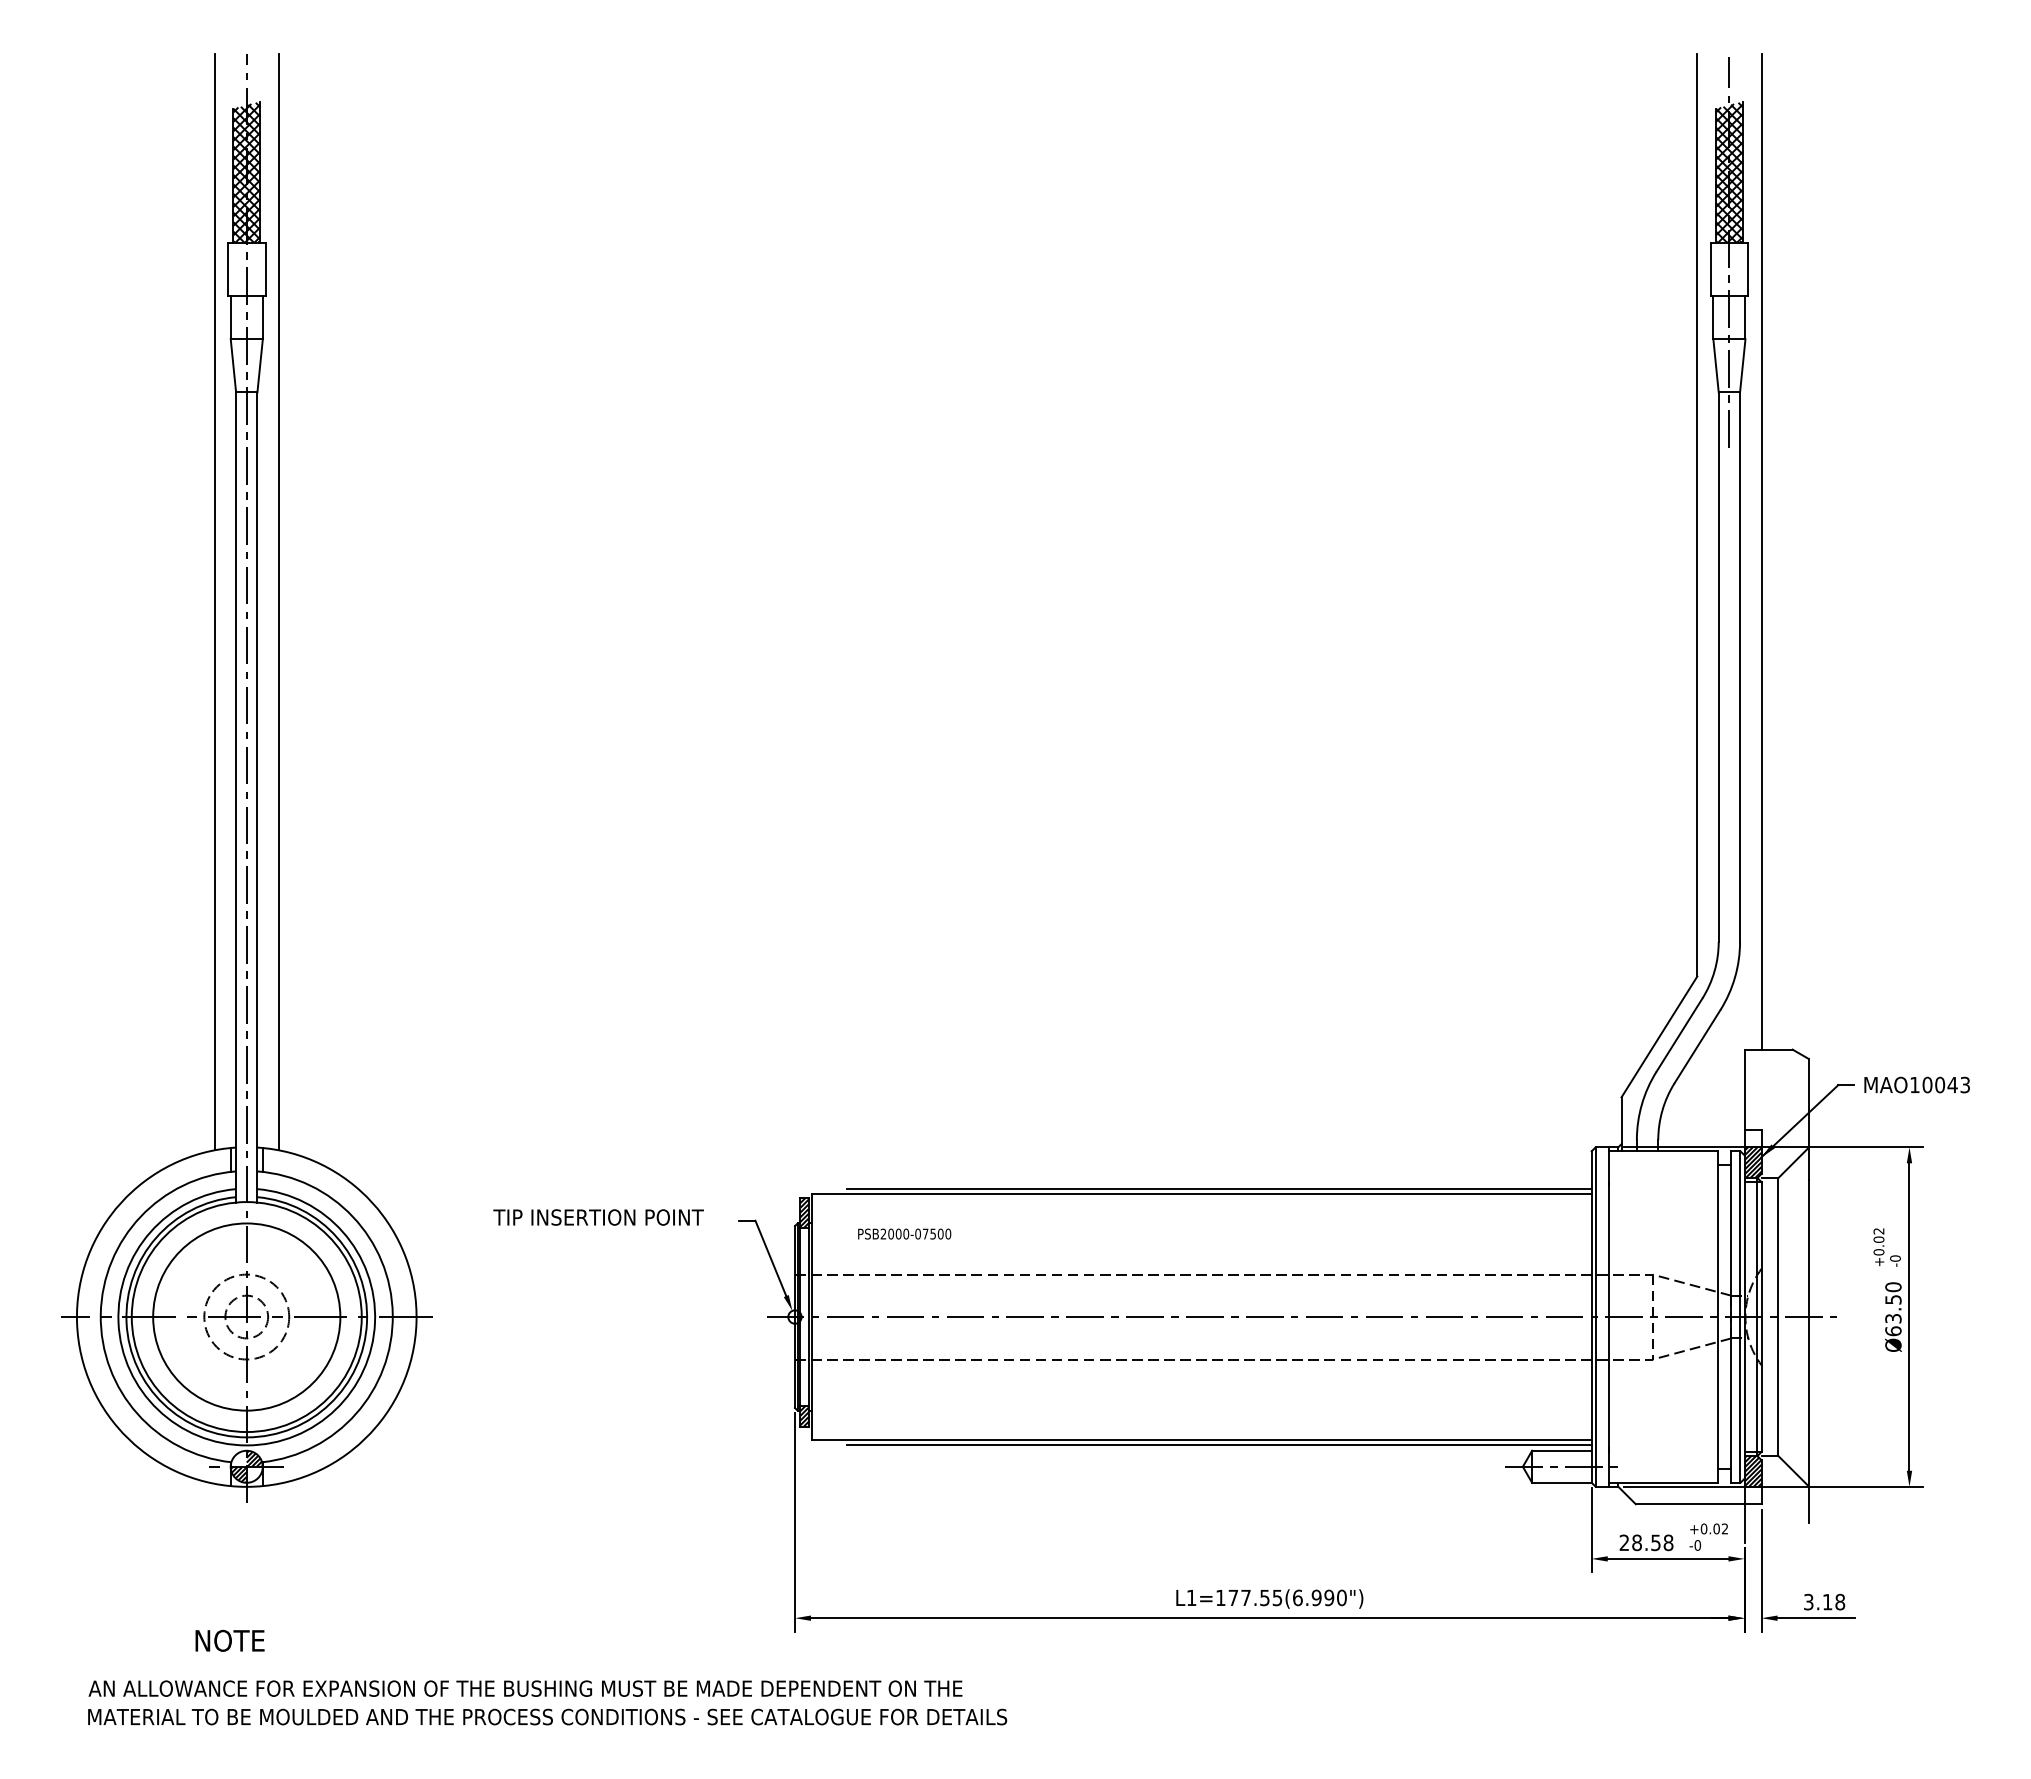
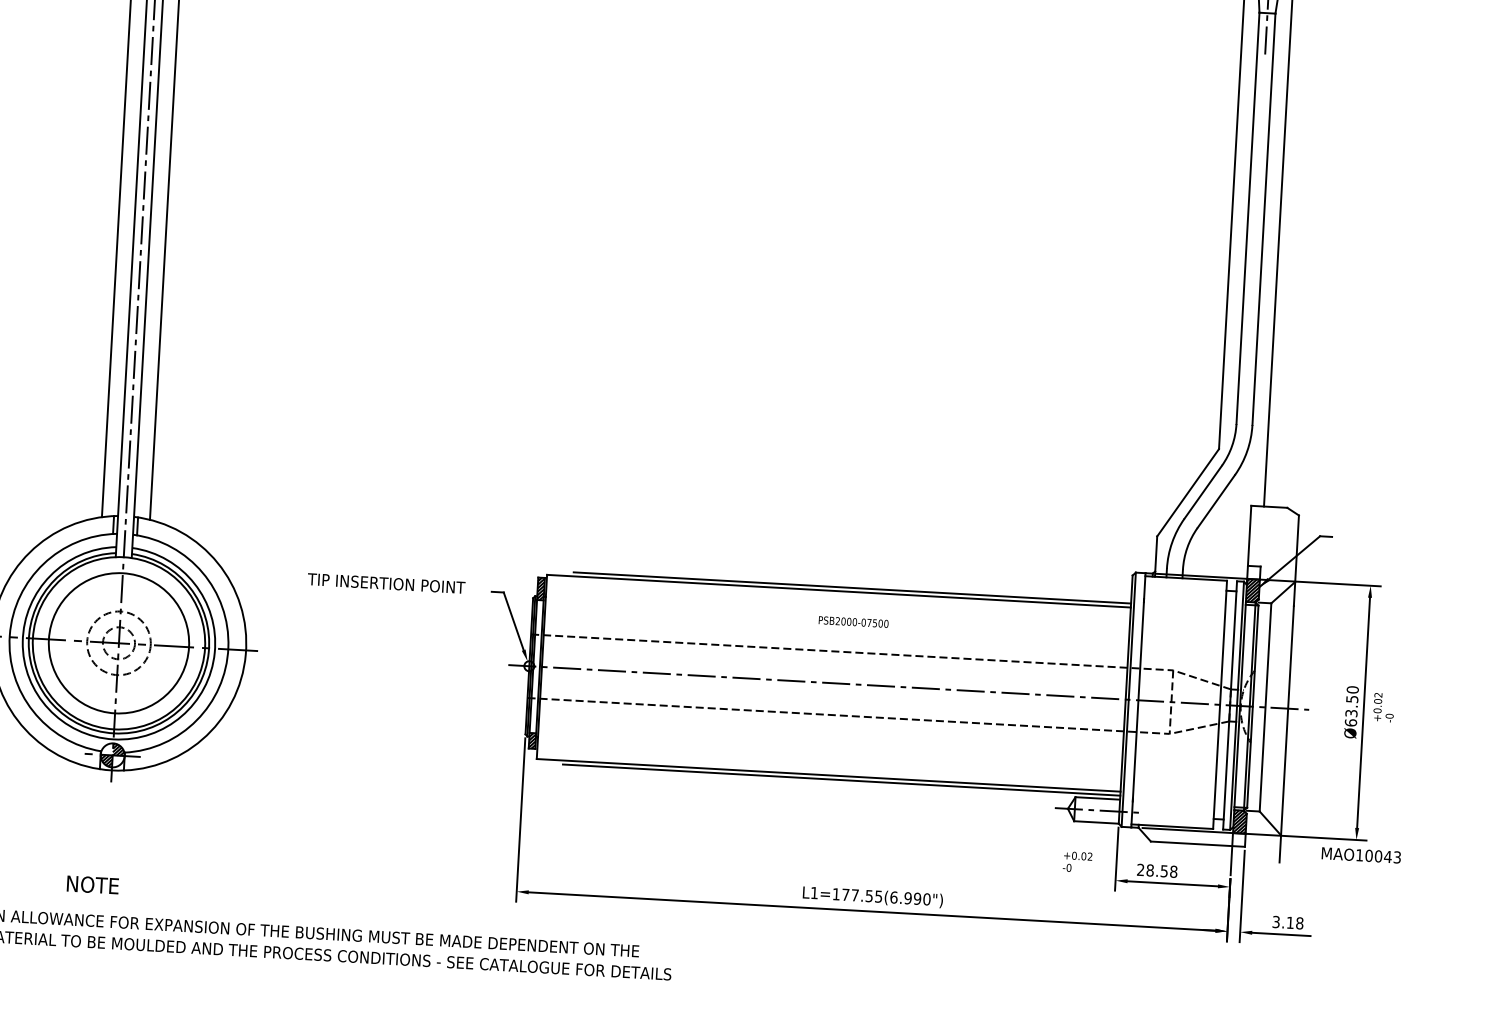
text: (1916, 1084) -> (1360, 854), moved
text: (904, 1233) -> (853, 621), moved
text: (1886, 1247) -> (1383, 707), moved
text: (1708, 1536) -> (1077, 861), moved

